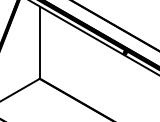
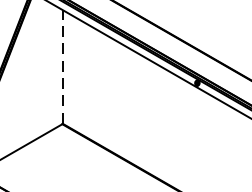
line: (39, 42) -> (62, 66), solid -> dashed

